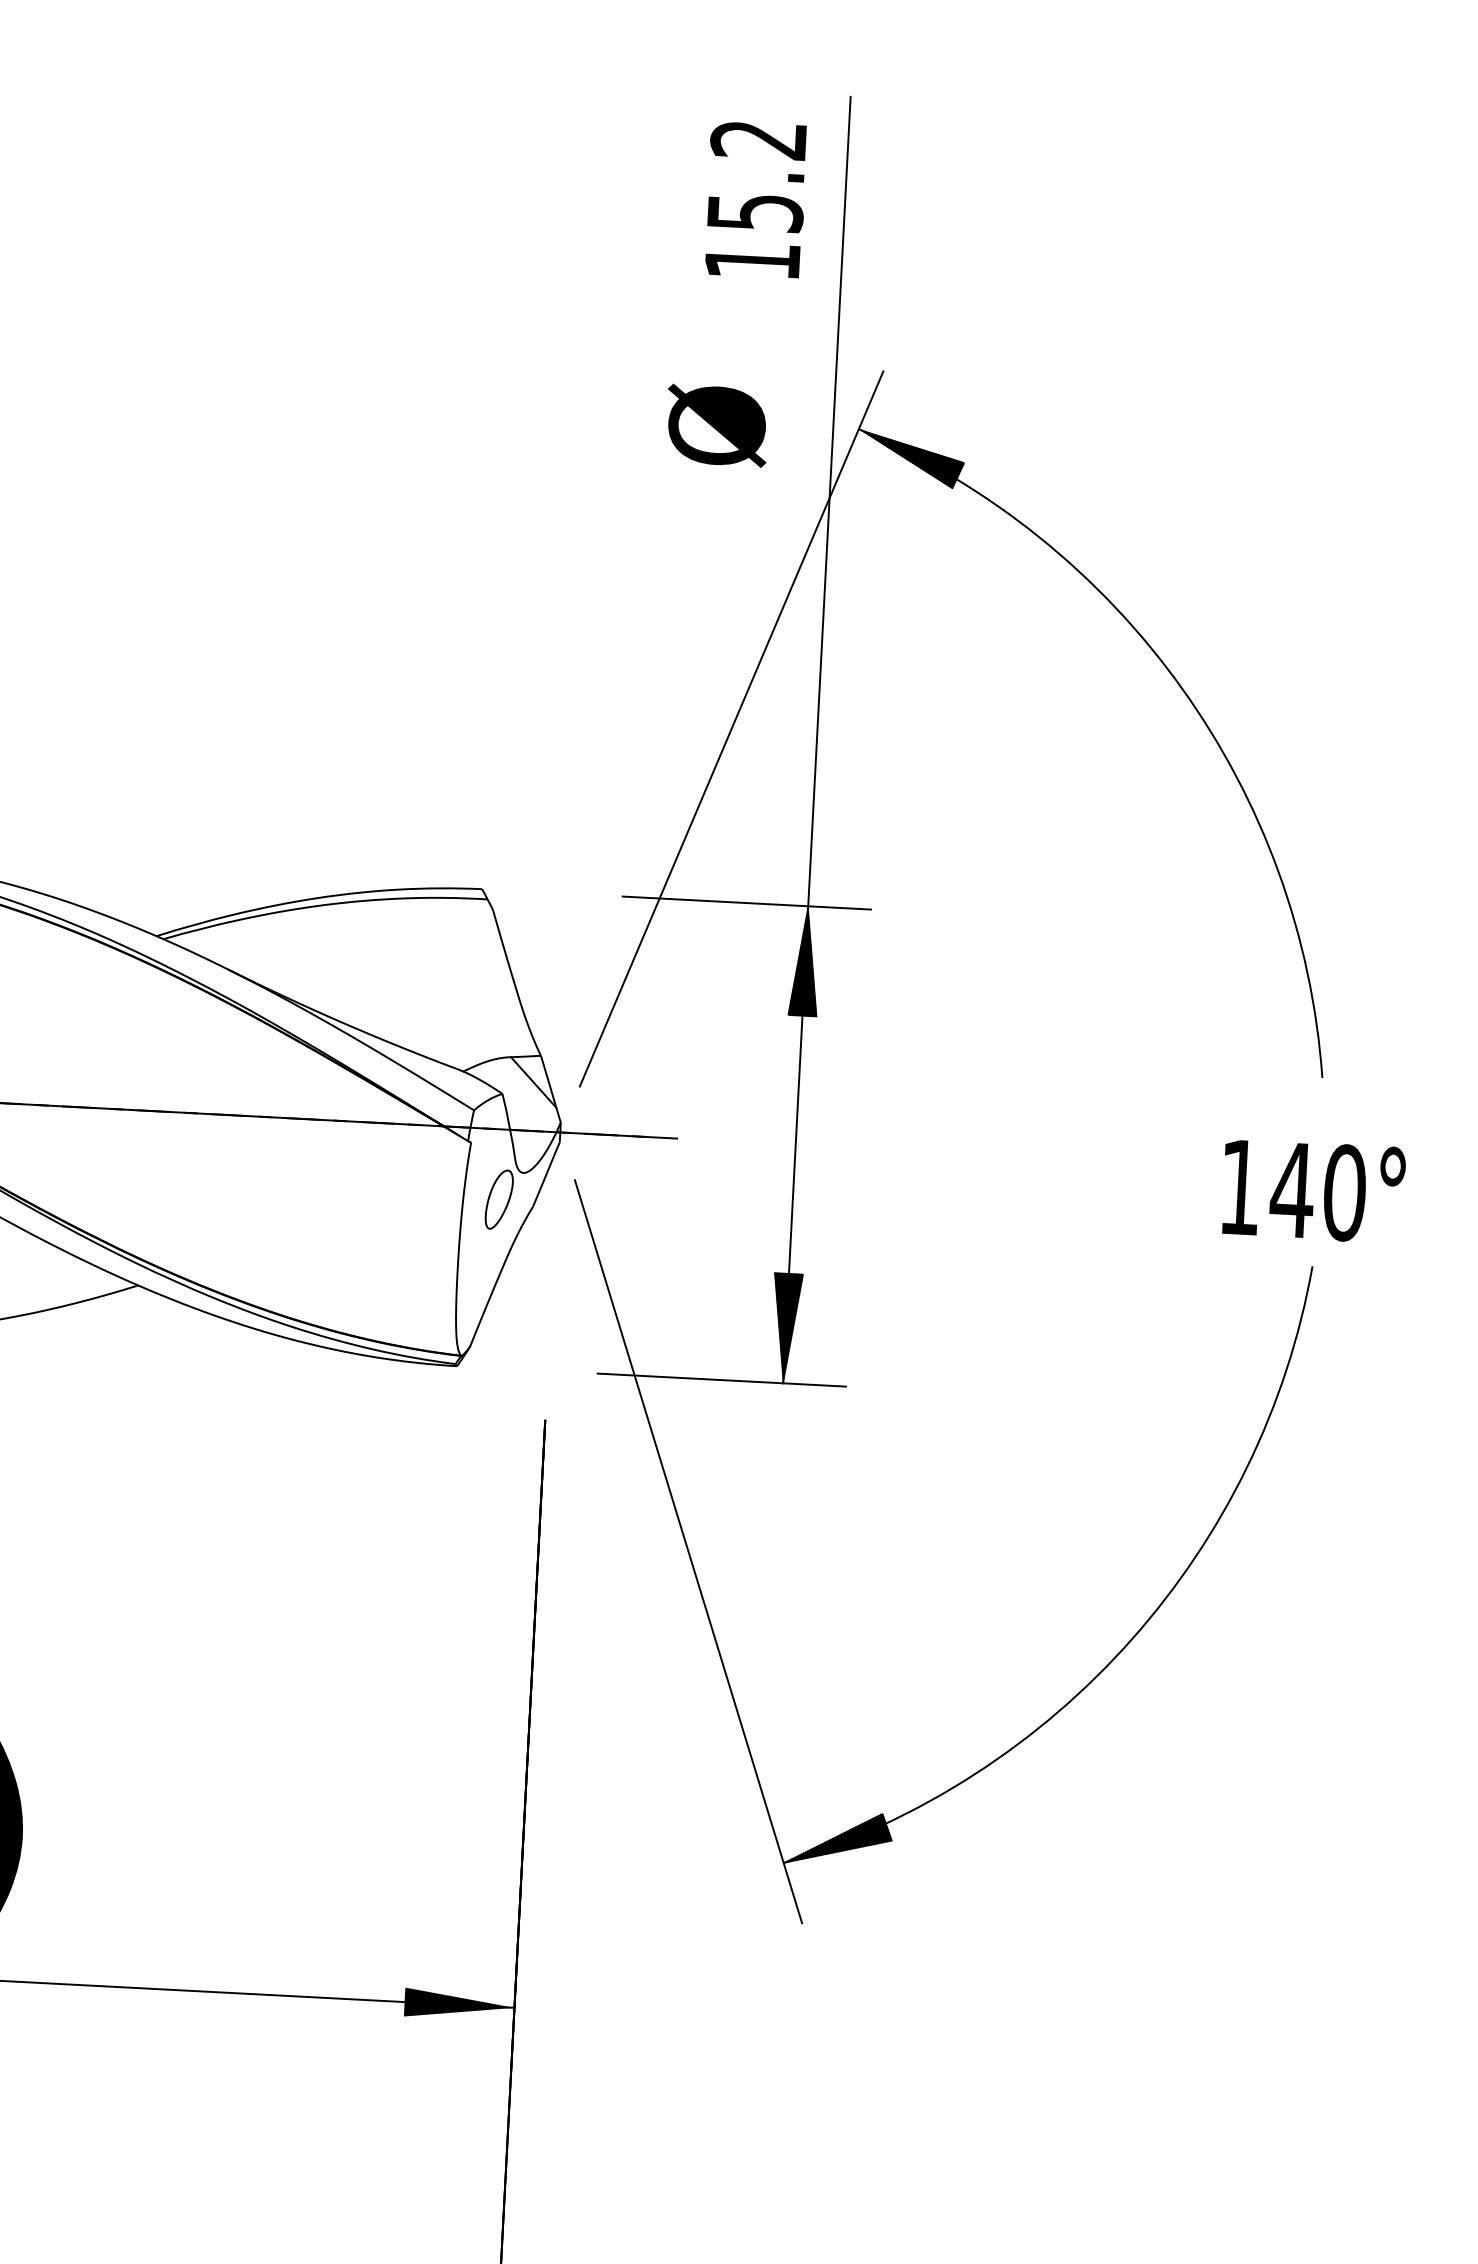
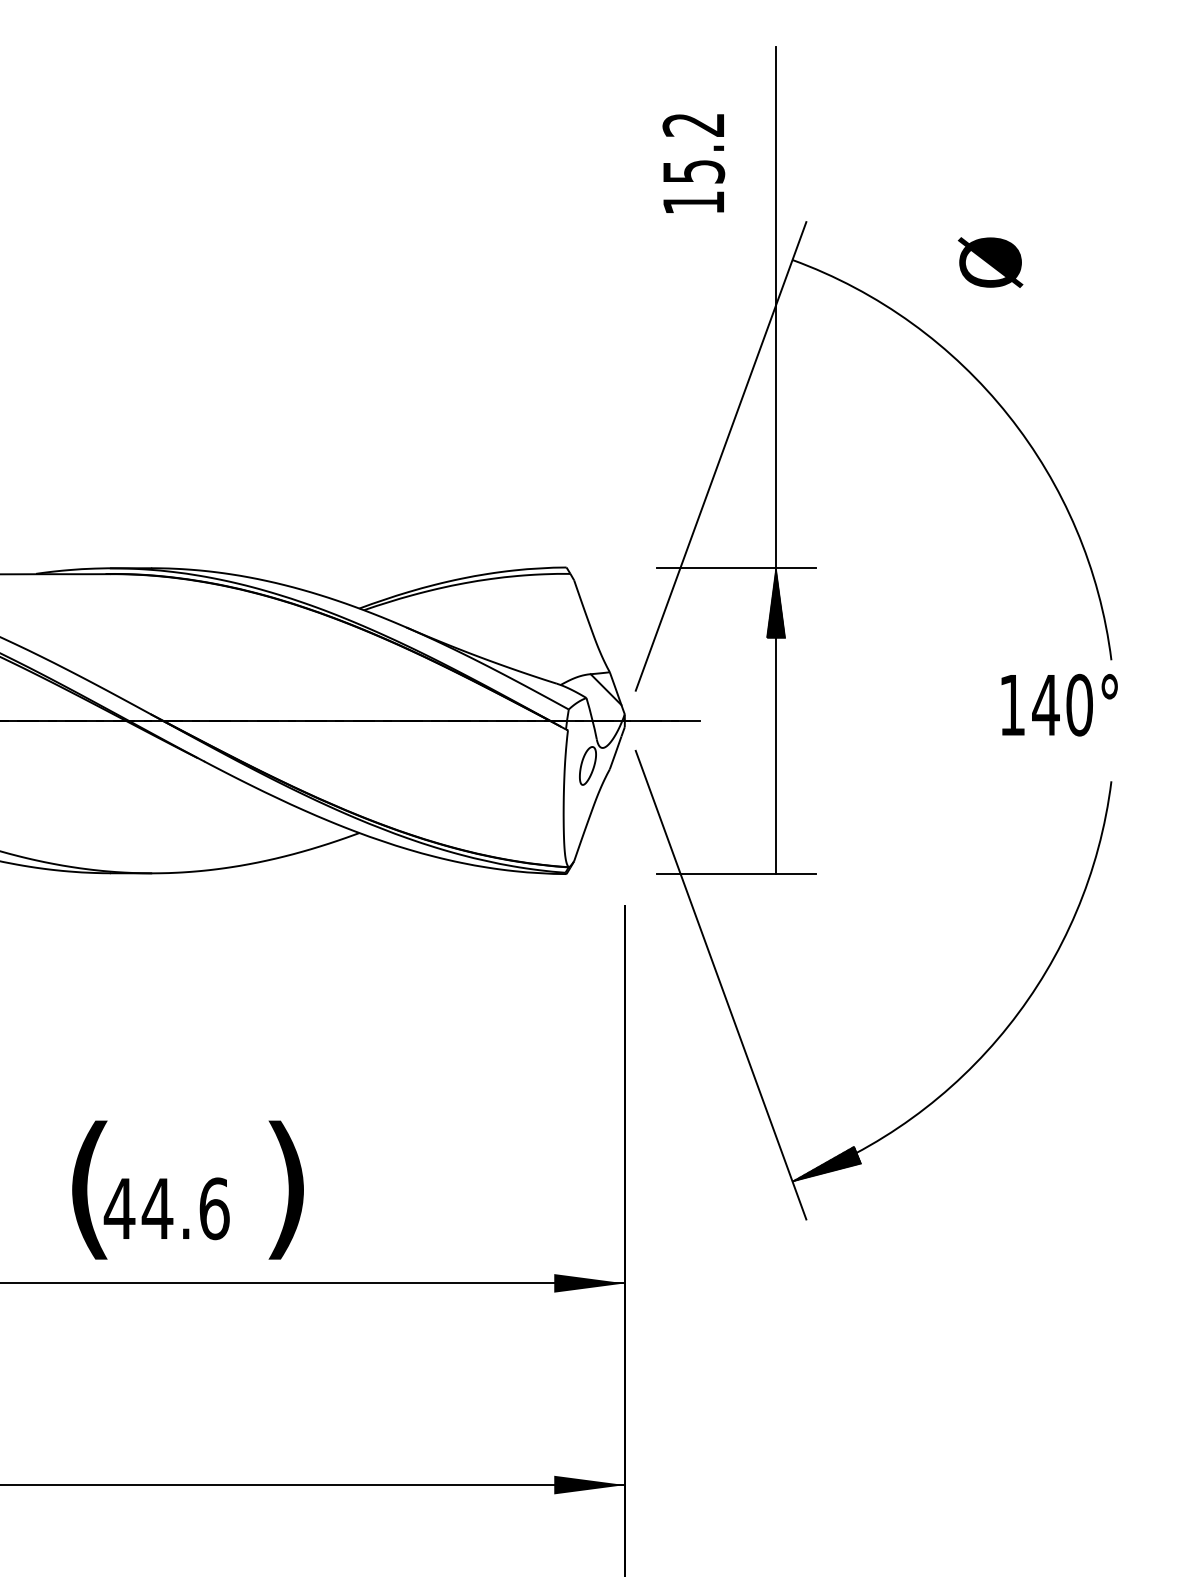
text: (755, 199) -> (693, 163), moved
text: (716, 425) -> (990, 262), moved
hatch: (910, 459) -> (826, 277), removed
text: (1313, 1190) -> (1059, 704), moved
hatch: (785, 1327) -> (775, 838), removed

